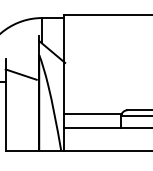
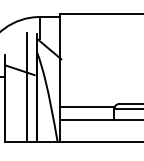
line: (29, 92) -> (27, 87), added

